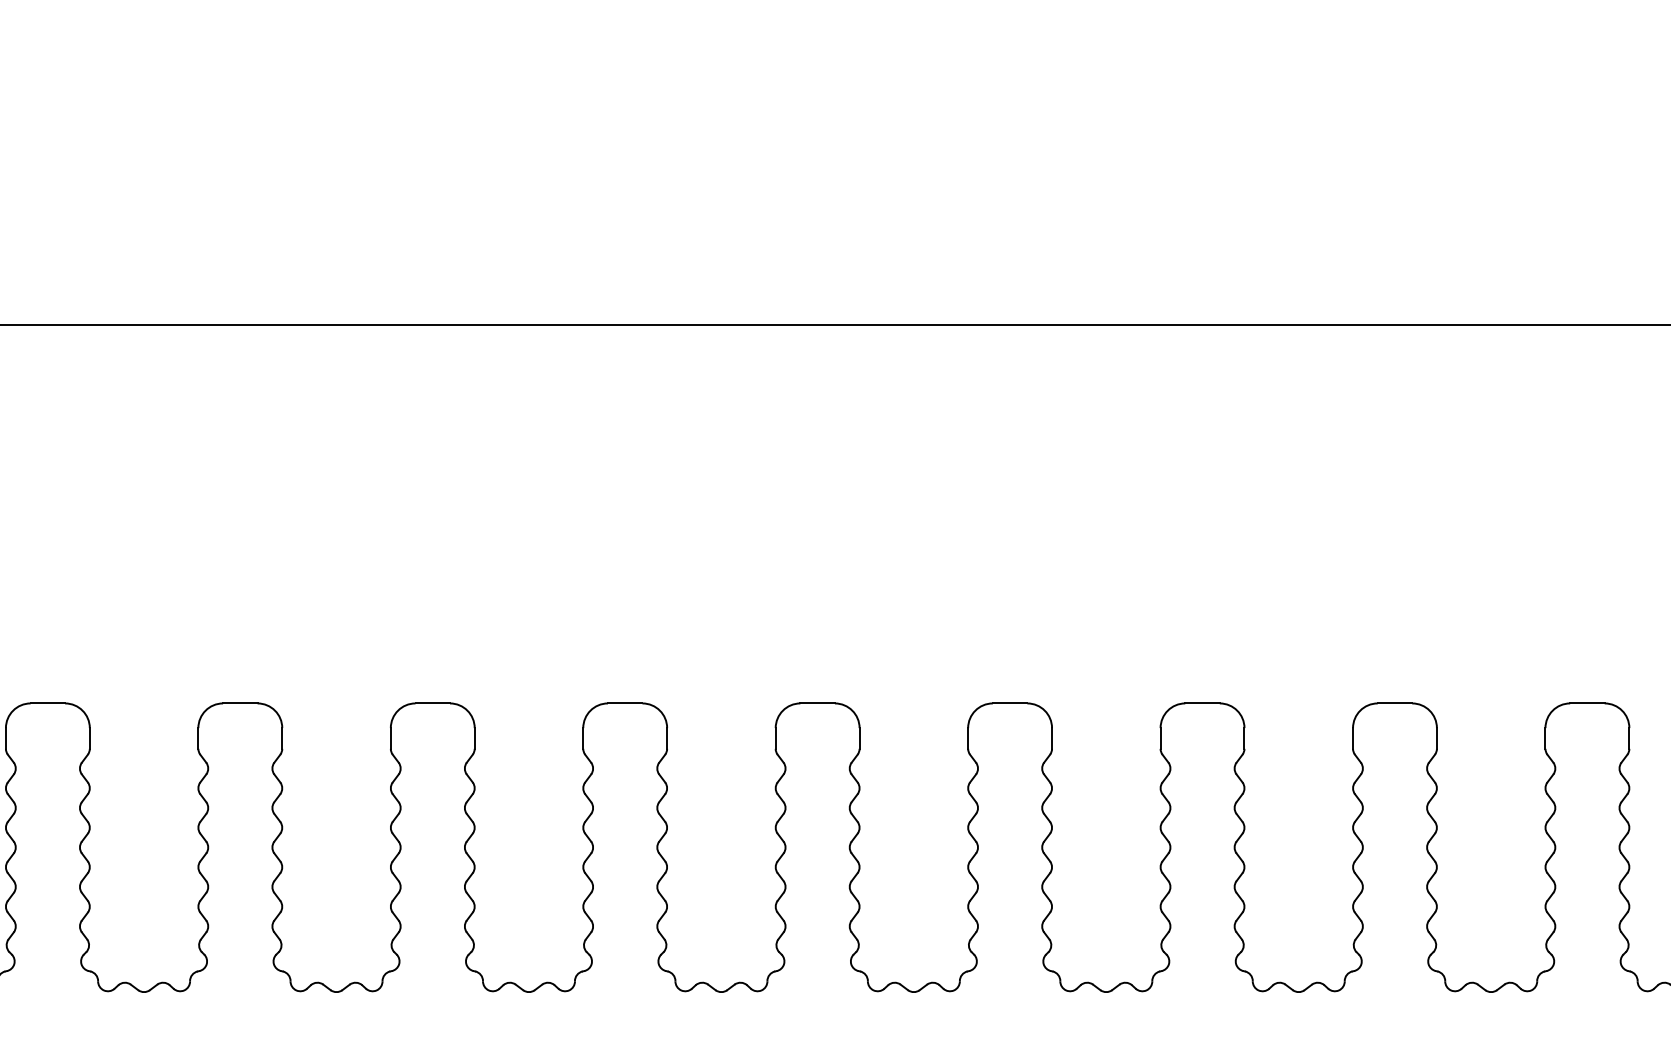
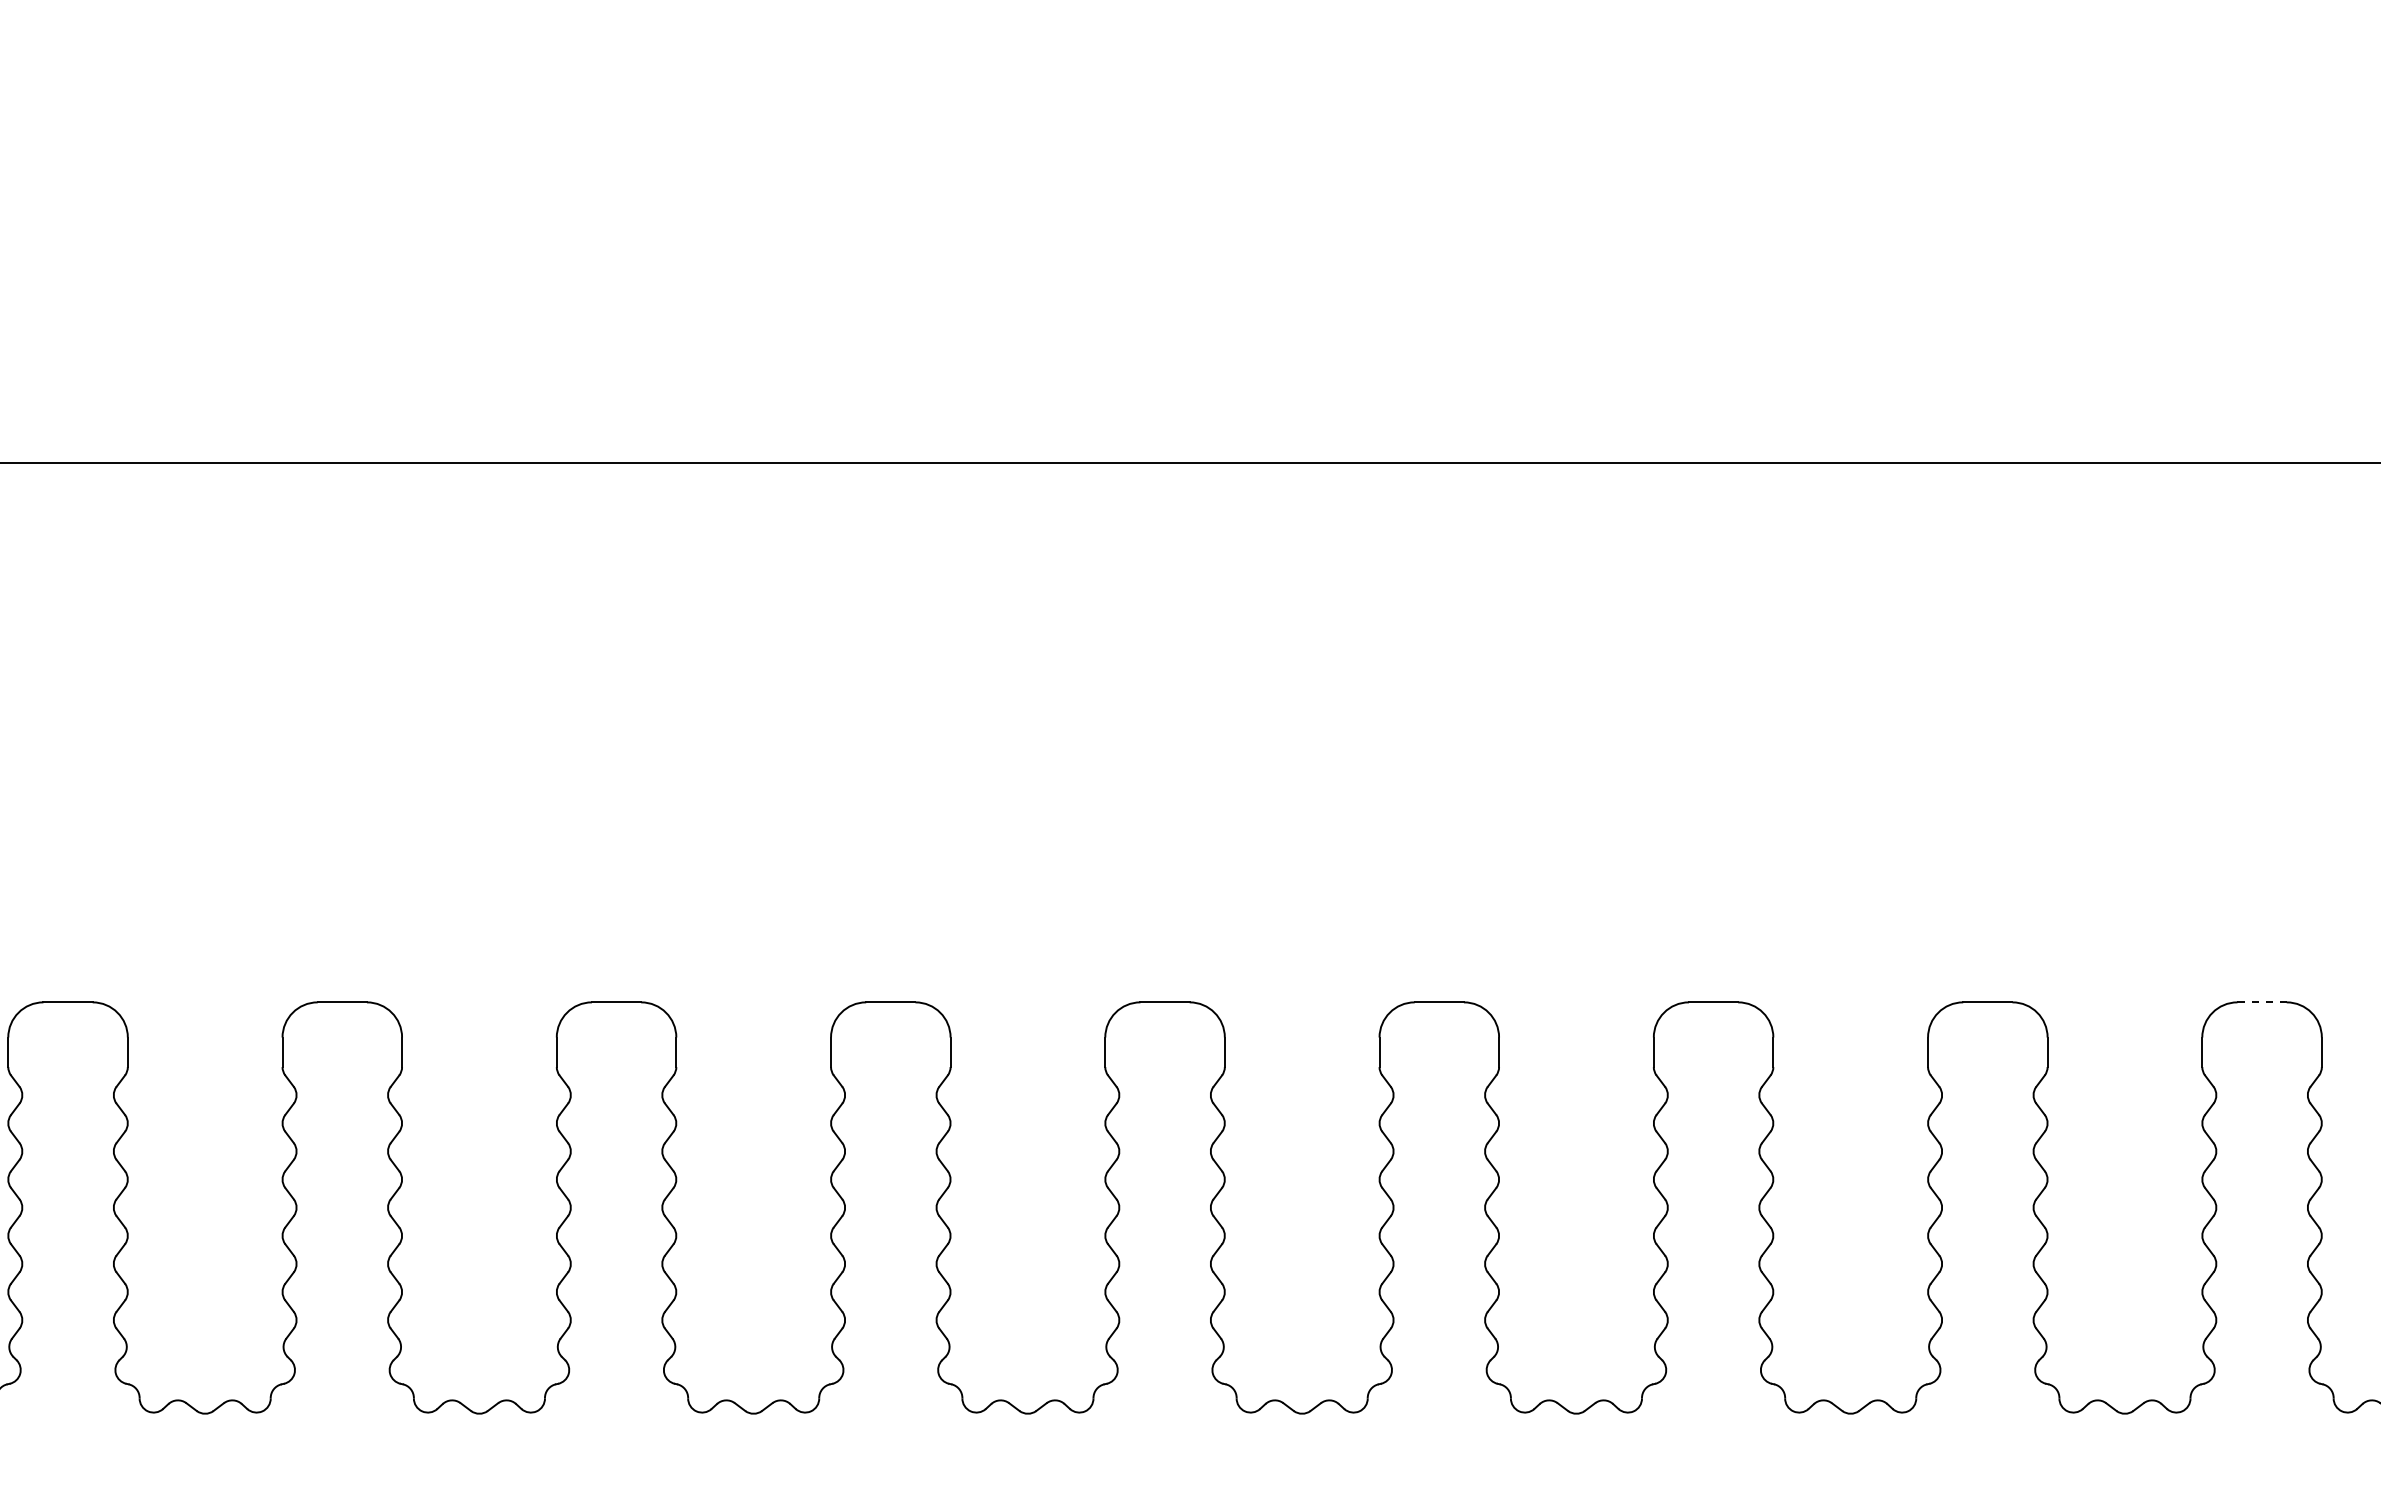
line: (1587, 703) -> (2262, 1002), solid -> dashed

